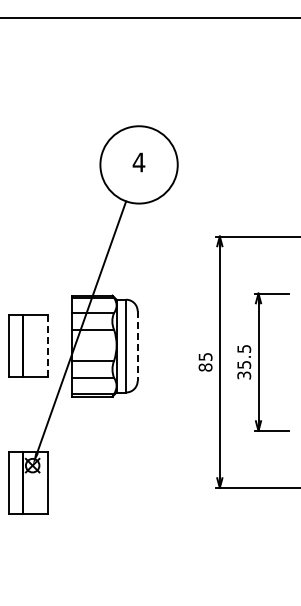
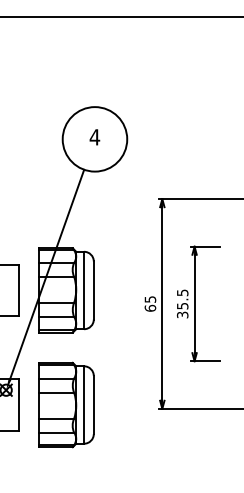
line: (47, 346) -> (18, 290), dashed -> solid
line: (137, 346) -> (93, 290), dashed -> solid
text: (205, 367) -> (150, 308), 85 -> 65
part: (104, 482) -> (66, 404), added

